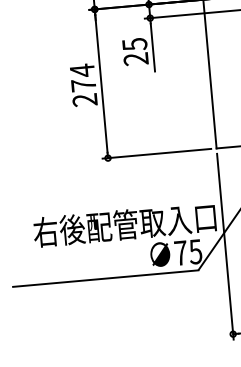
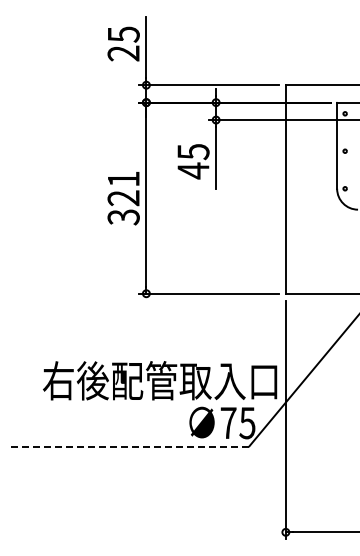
text: (136, 58) -> (193, 170), 25 -> 45
text: (83, 84) -> (123, 197), 274 -> 321
line: (105, 278) -> (129, 447), solid -> dashed

